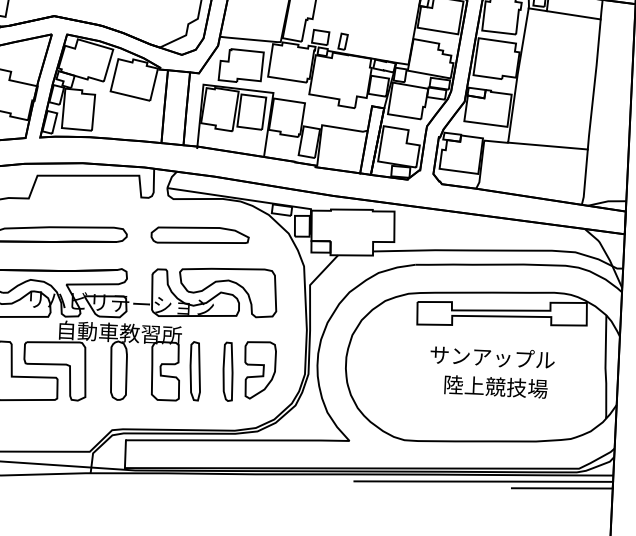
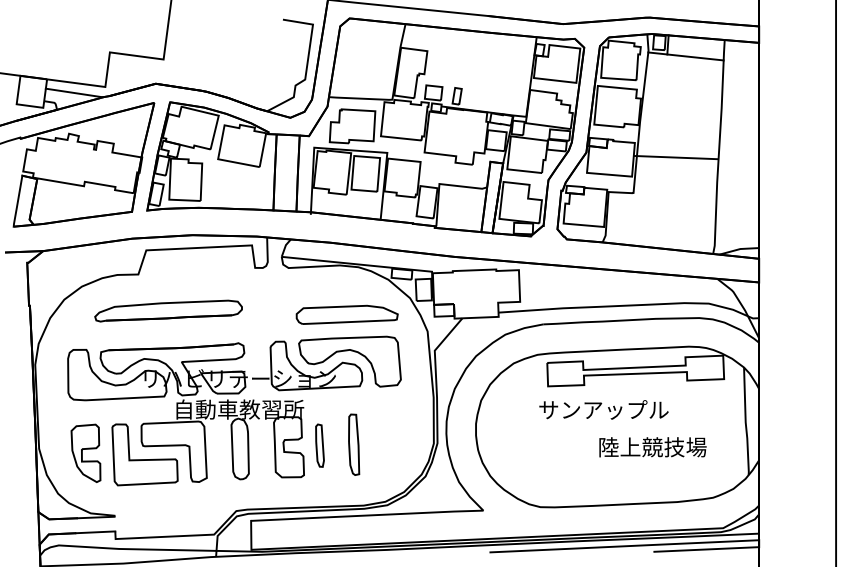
line: (547, 145) -> (675, 157), moved
part: (199, 235) -> (346, 314), moved
text: (492, 357) -> (603, 409), moved
part: (195, 370) -> (319, 445), size x0.7
part: (259, 370) -> (386, 441), removed
text: (495, 387) -> (652, 447), moved

